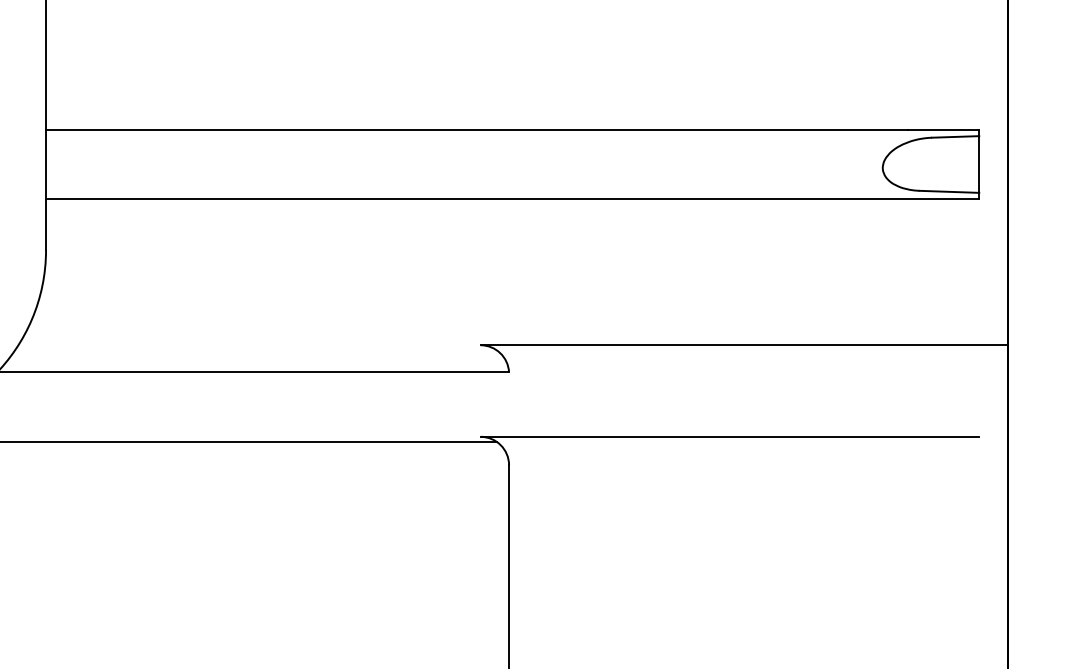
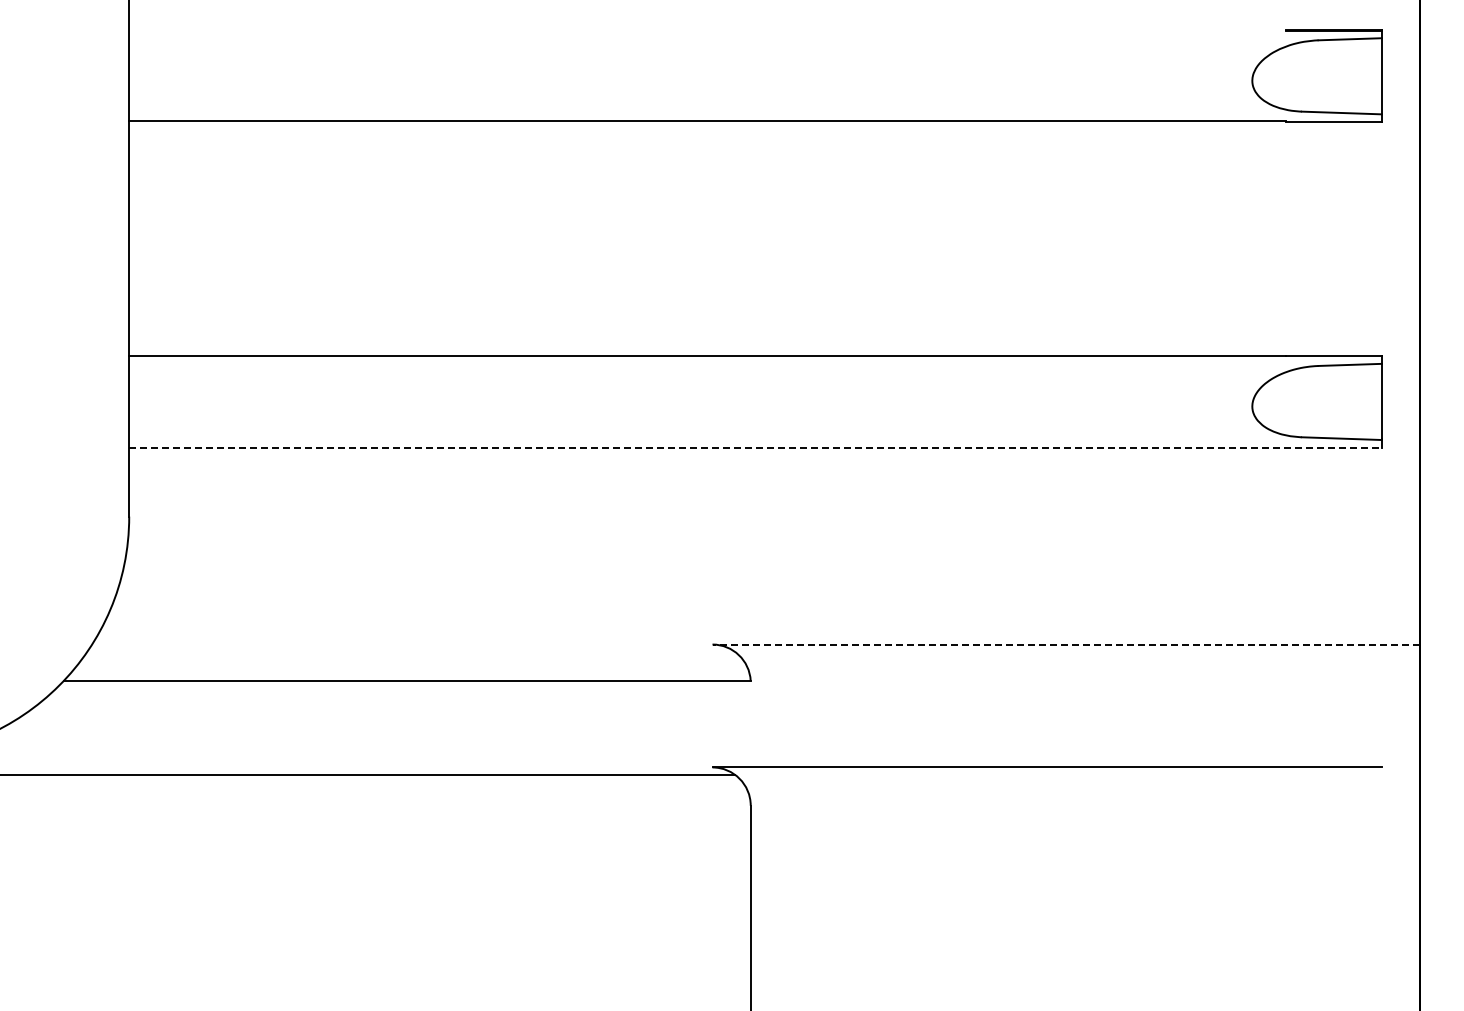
line: (513, 199) -> (756, 448), solid -> dashed
line: (744, 345) -> (1066, 644), solid -> dashed

